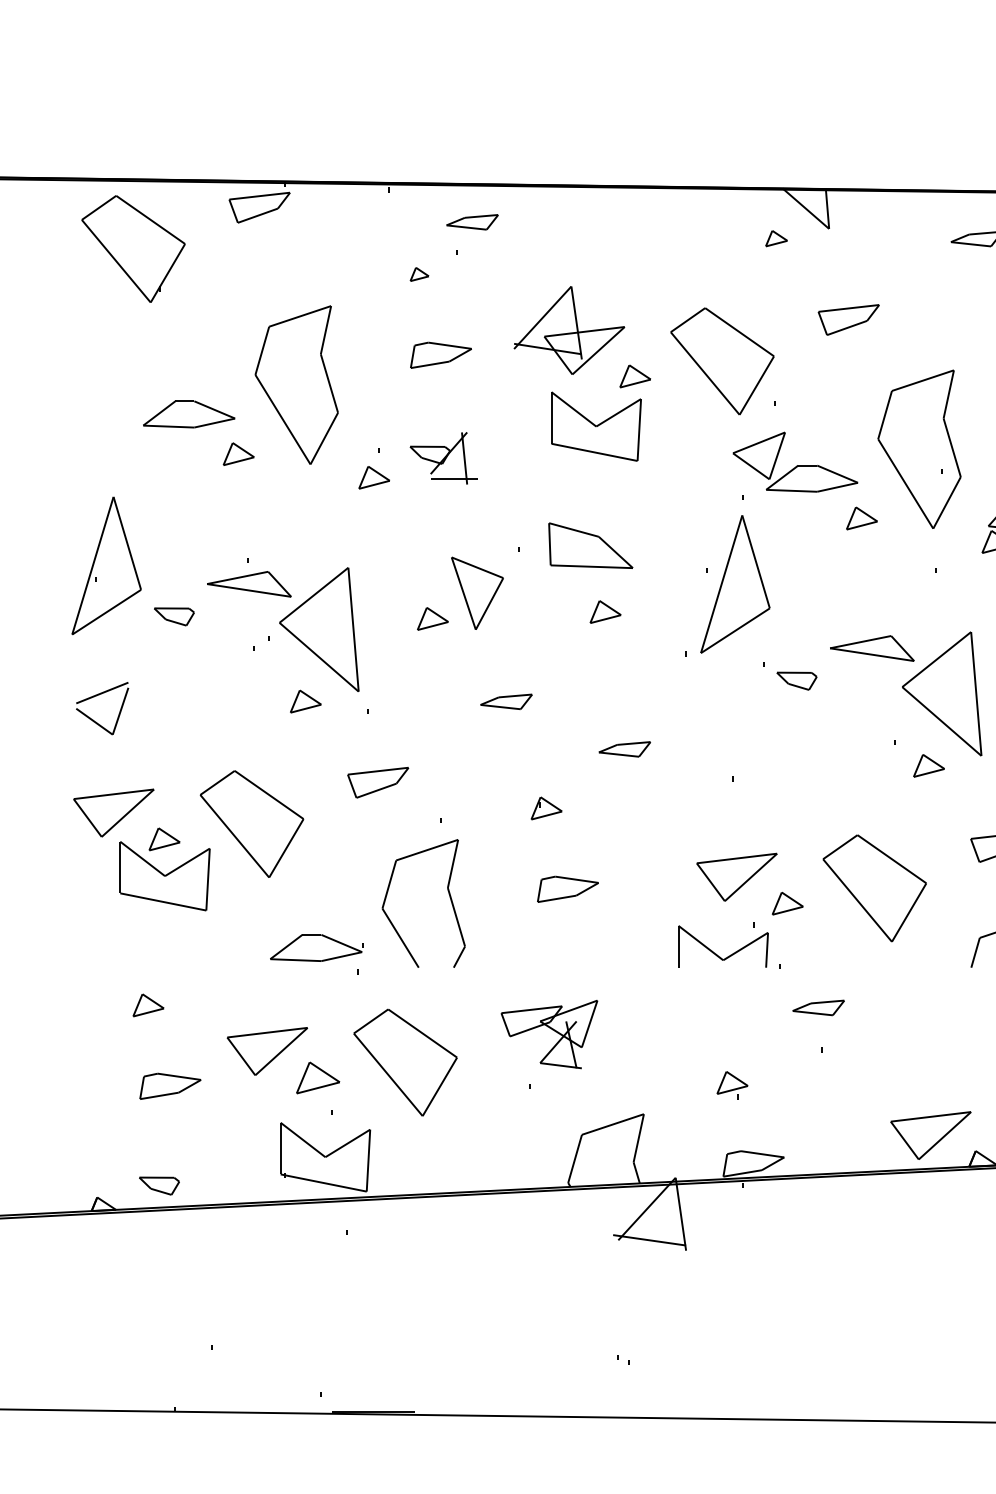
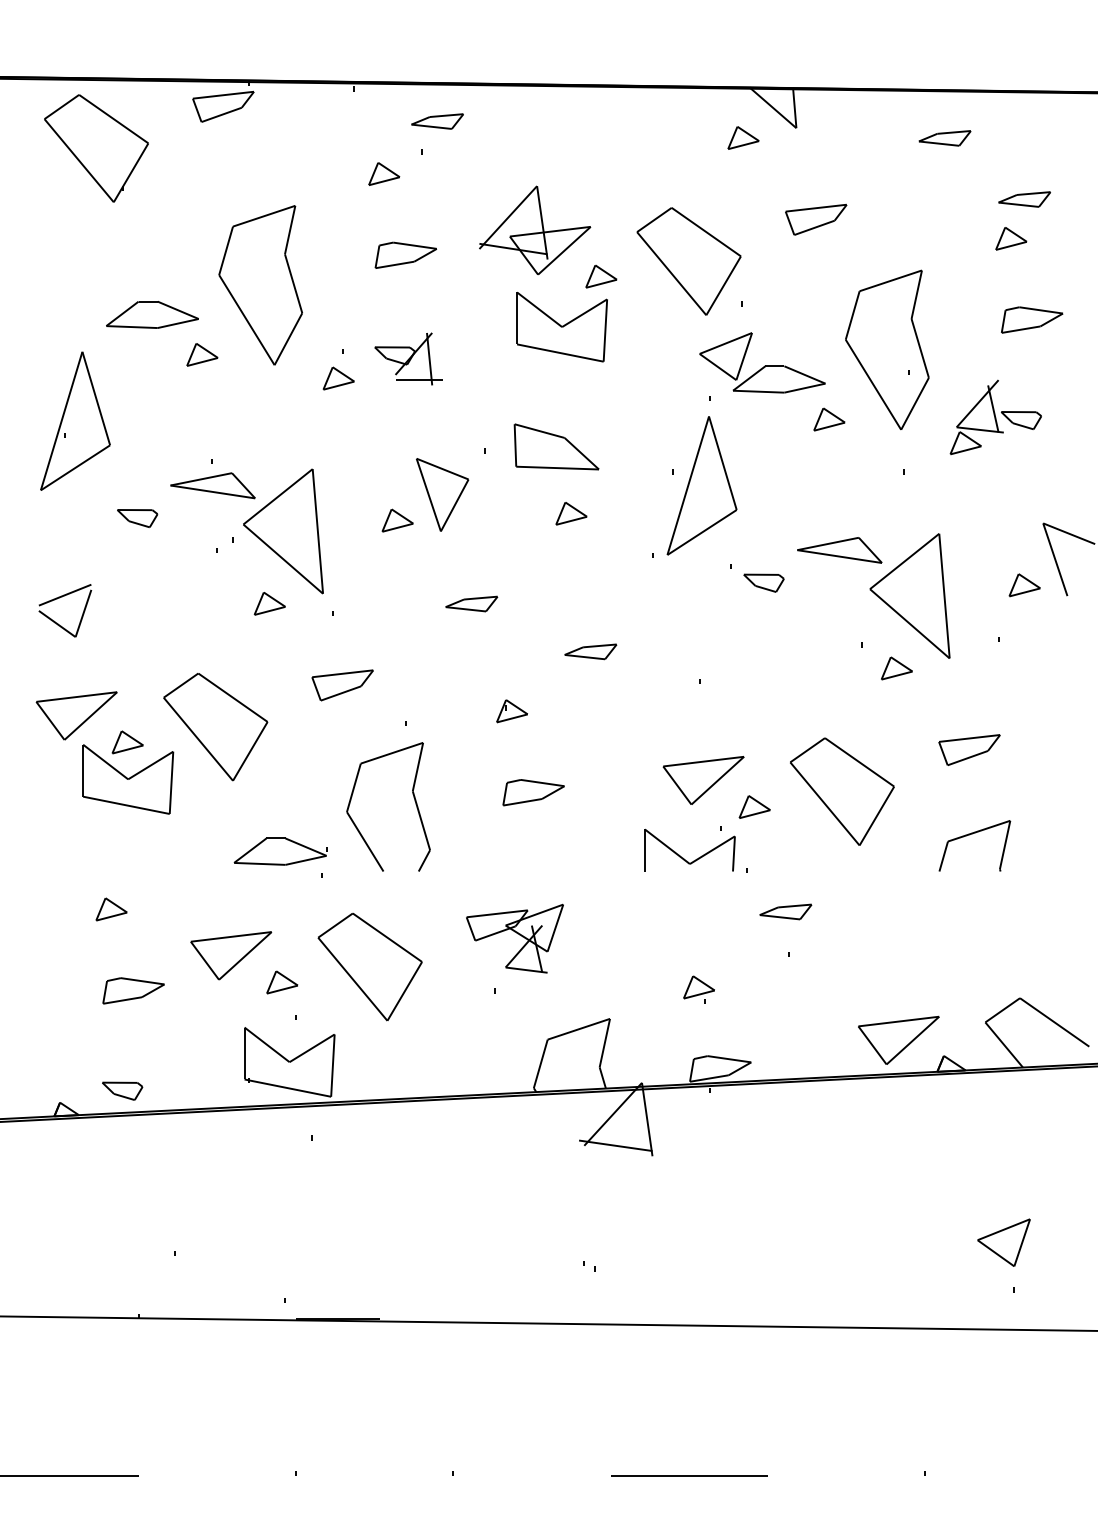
part: (776, 238) -> (743, 137), size x1.43
part: (419, 273) -> (384, 173), size x1.67
part: (106, 565) -> (75, 420), moved
part: (318, 1078) -> (282, 982), size x0.71

